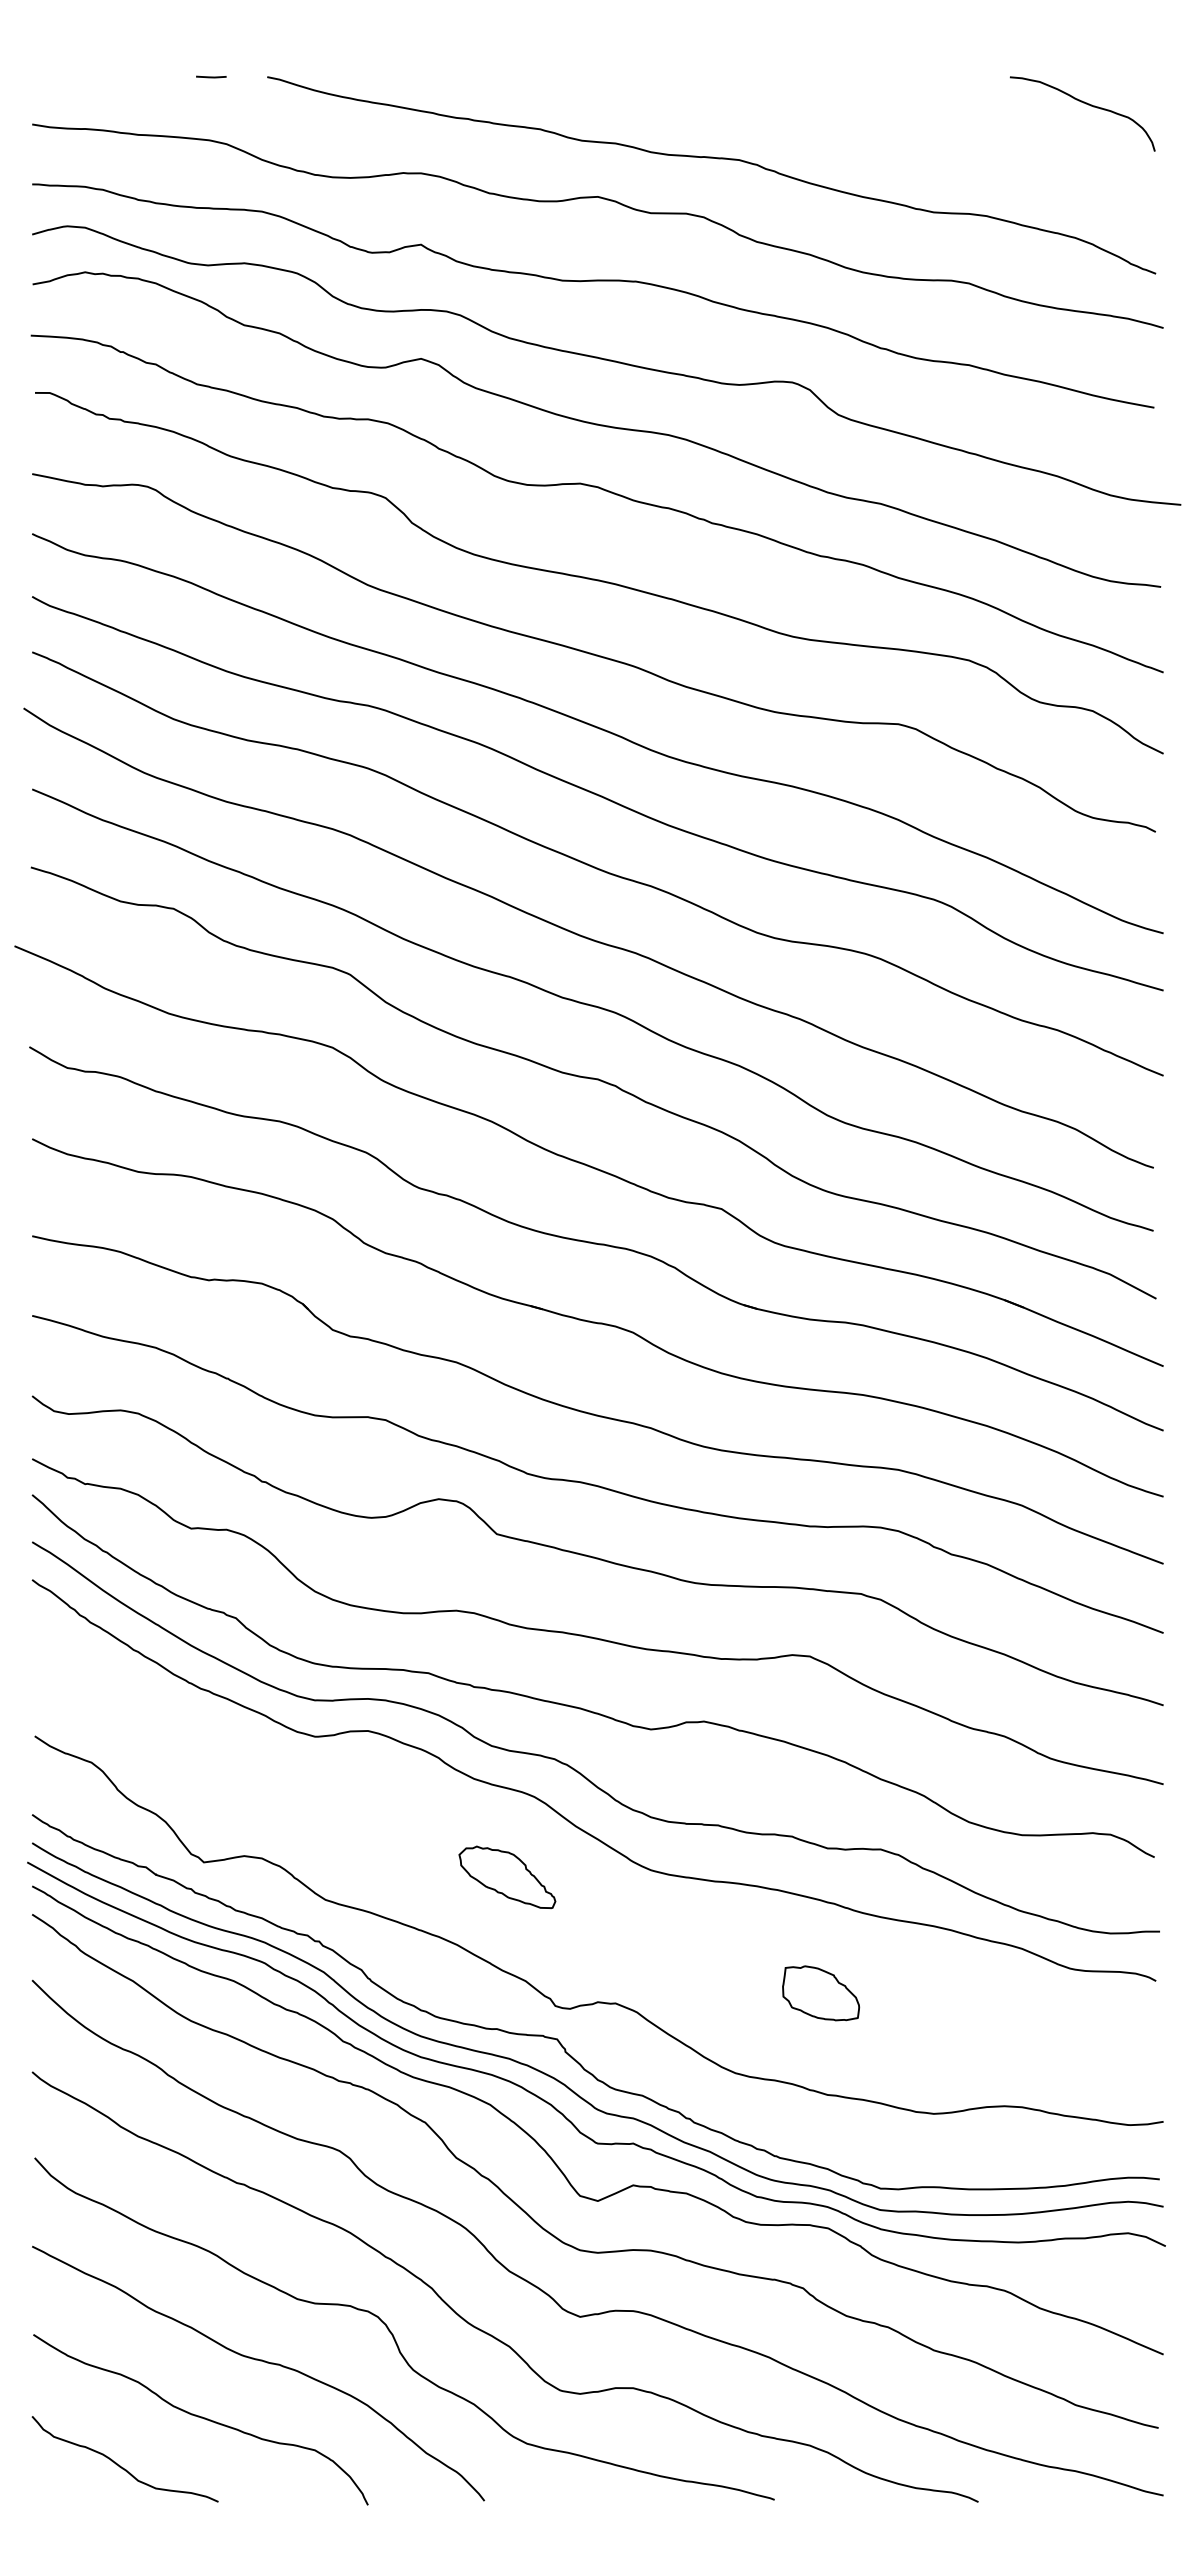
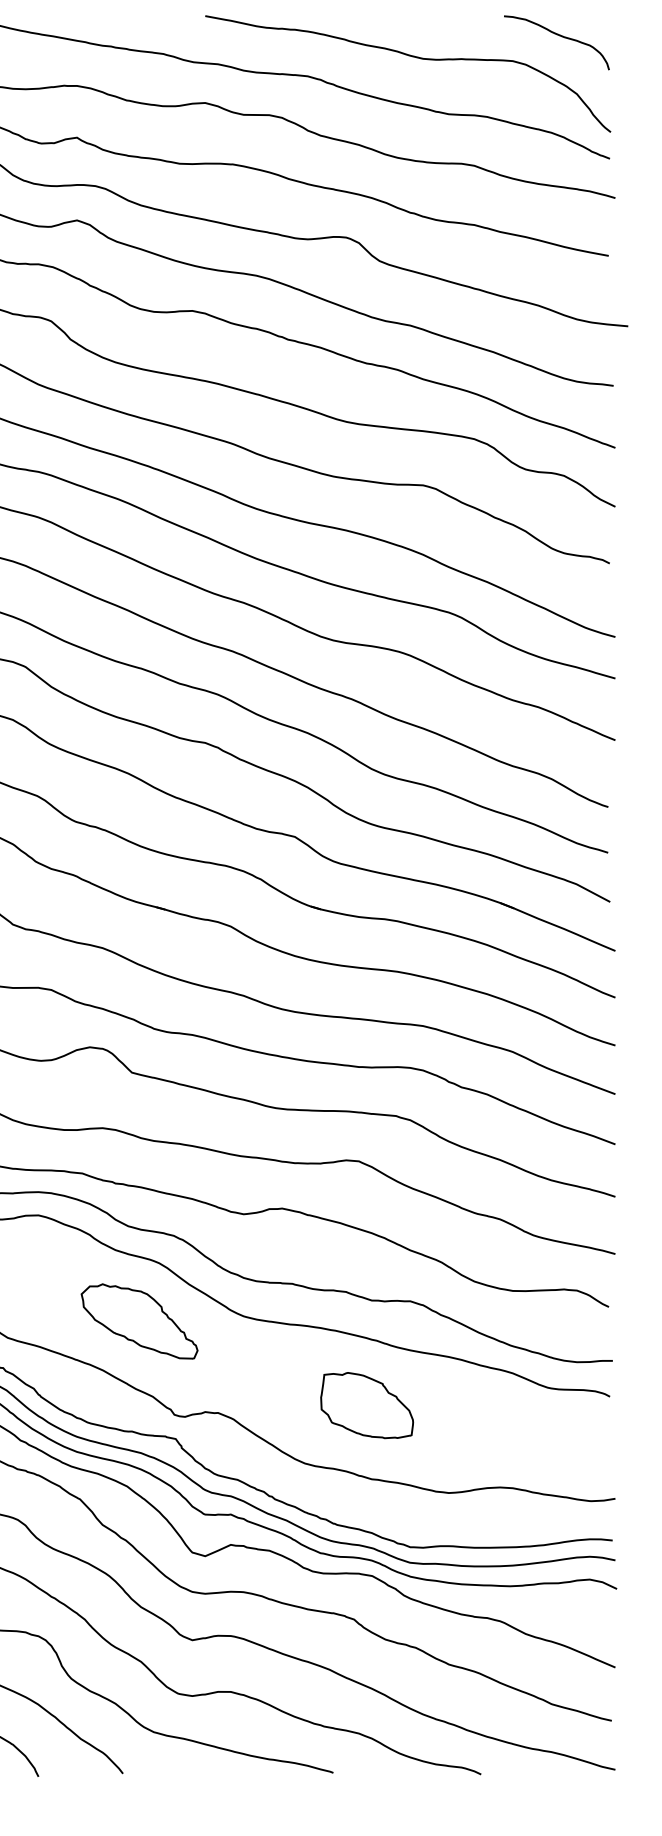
curve: (882, 133) -> (411, 57), added
part: (507, 1877) -> (139, 1321), size x1.67
part: (820, 1993) -> (366, 1405), size x1.67

